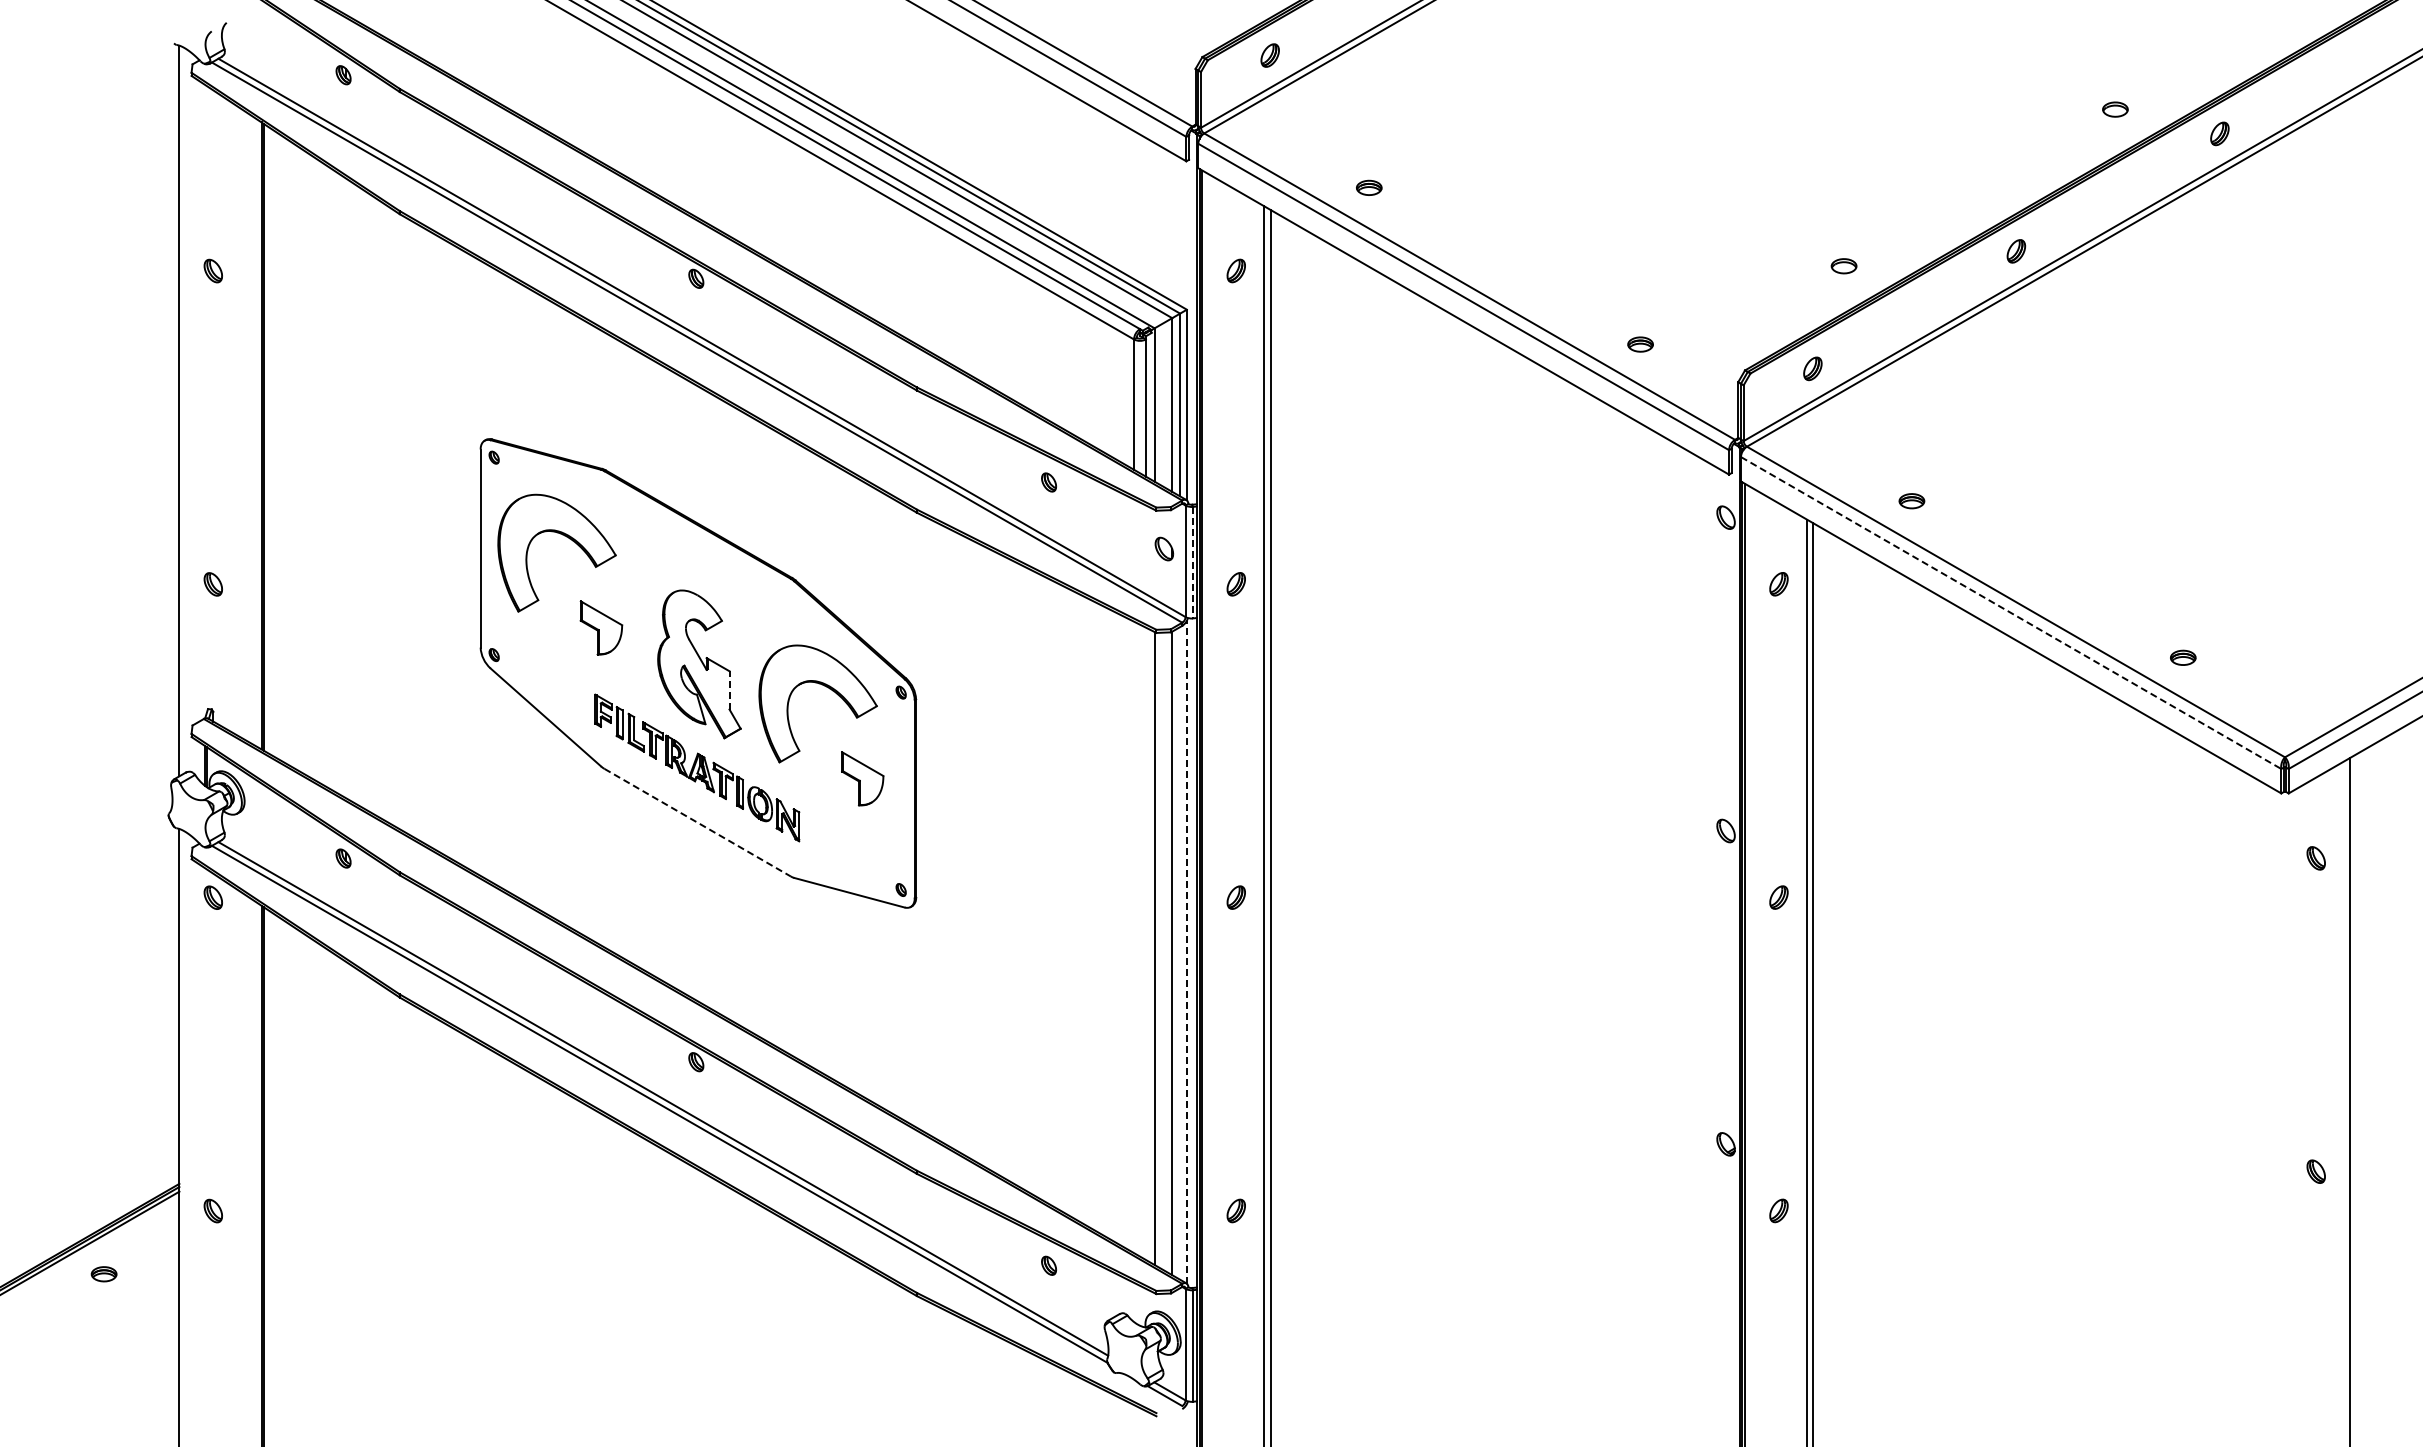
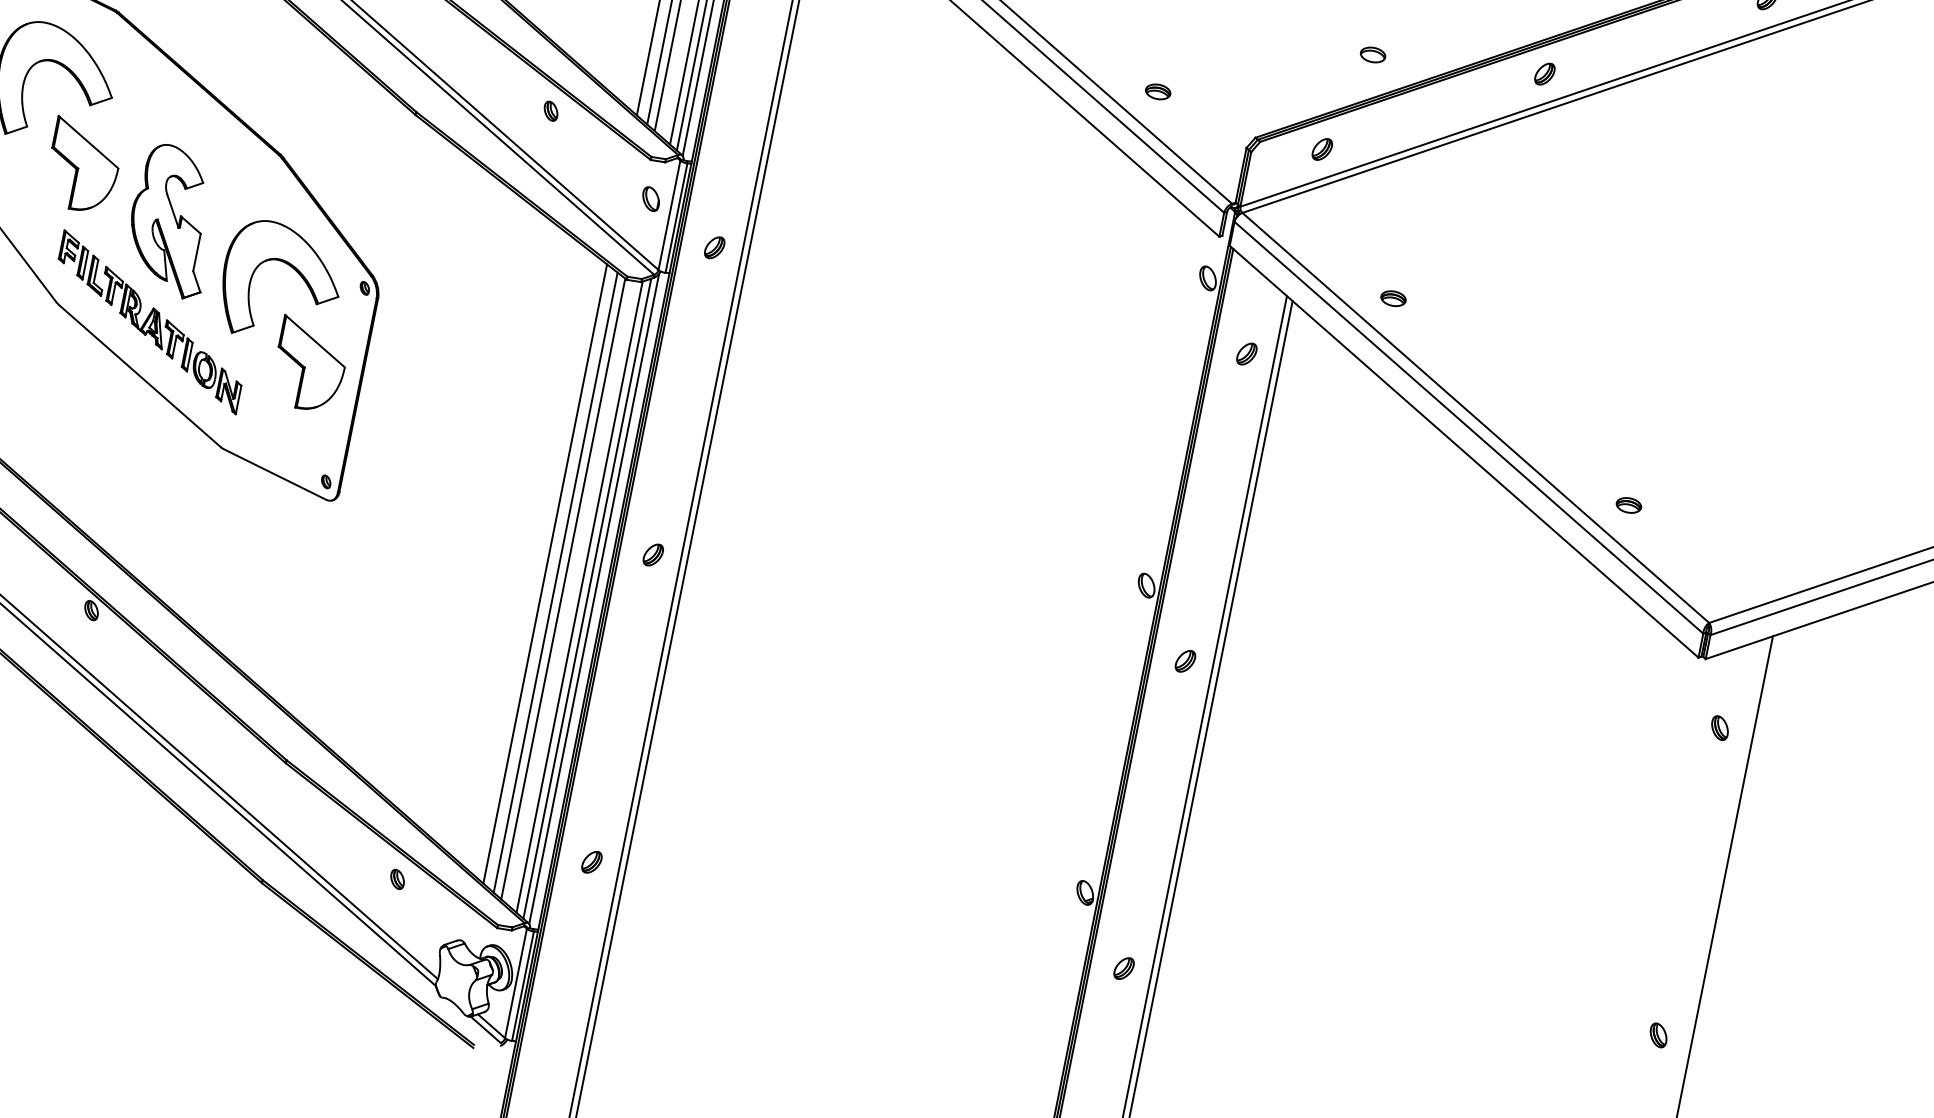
line: (1192, 562) -> (676, 217), dashed -> solid
line: (2011, 613) -> (1469, 428), dashed -> solid
part: (601, 627) -> (83, 165), size x1.67
line: (729, 689) -> (197, 251), dashed -> solid
part: (862, 778) -> (310, 364), size x1.67
line: (697, 822) -> (139, 375), dashed -> solid
line: (1134, 937) -> (545, 574), added
line: (1145, 943) -> (555, 582), added
line: (1186, 952) -> (593, 599), dashed -> solid
line: (1180, 953) -> (587, 598), added

